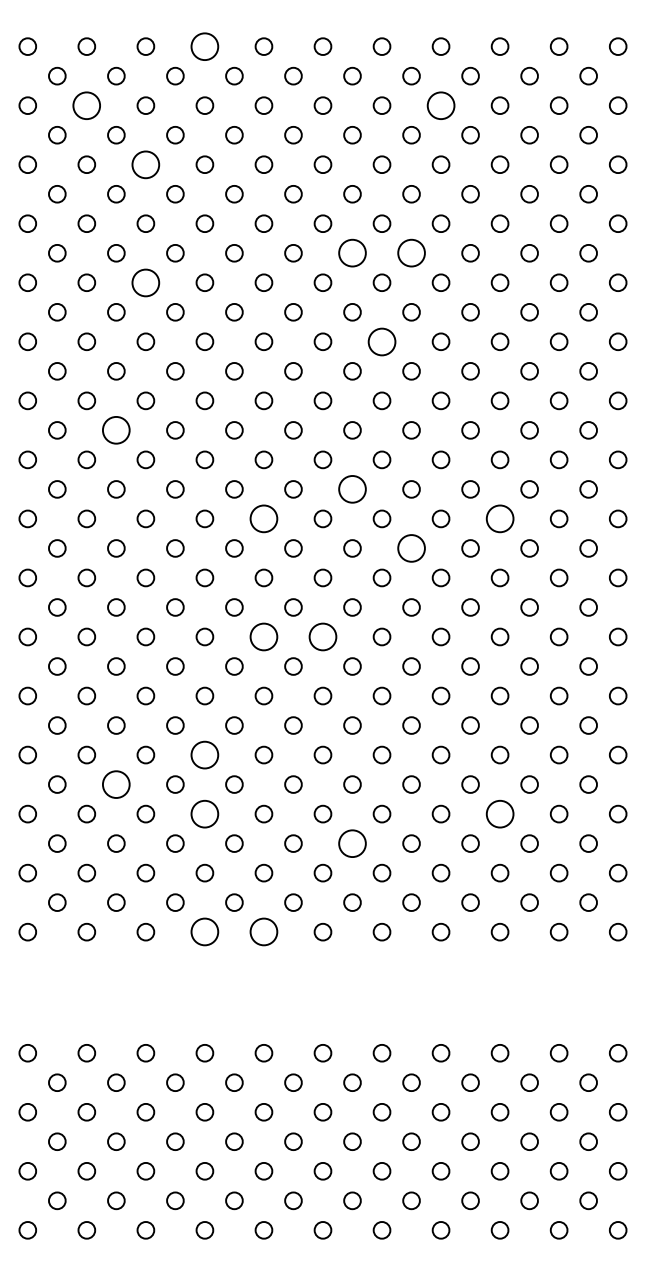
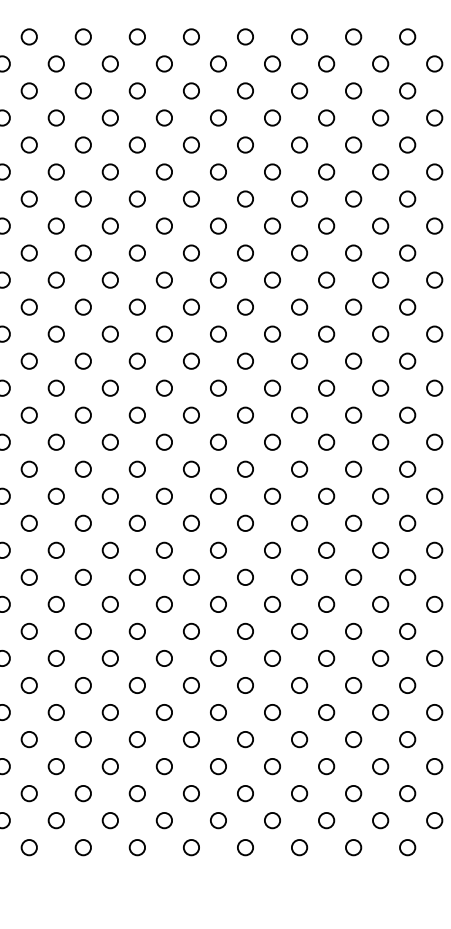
circle: (204, 46) -> (137, 36), size x0.62
circle: (86, 105) -> (28, 90), size x0.62
circle: (440, 105) -> (353, 90), size x0.62
circle: (145, 164) -> (83, 144), size x0.62
circle: (352, 253) -> (272, 226), size x0.62
circle: (411, 253) -> (326, 226), size x0.62
circle: (145, 282) -> (83, 252), size x0.62
circle: (381, 341) -> (299, 306), size x0.62
circle: (116, 430) -> (56, 388), size x0.62
circle: (352, 489) -> (272, 442), size x0.62
circle: (263, 518) -> (191, 468), size x0.62
circle: (499, 518) -> (407, 468), size x0.62
circle: (411, 548) -> (326, 496), size x0.62
circle: (263, 636) -> (191, 576), size x0.62
circle: (322, 636) -> (245, 576), size x0.62
circle: (204, 754) -> (137, 684), size x0.62
circle: (116, 784) -> (56, 712), size x0.62
circle: (204, 813) -> (137, 738), size x0.62
circle: (499, 813) -> (407, 738), size x0.62
circle: (352, 843) -> (272, 766), size x0.62
circle: (204, 932) -> (137, 847), size x0.62
circle: (263, 932) -> (191, 847), size x0.62

